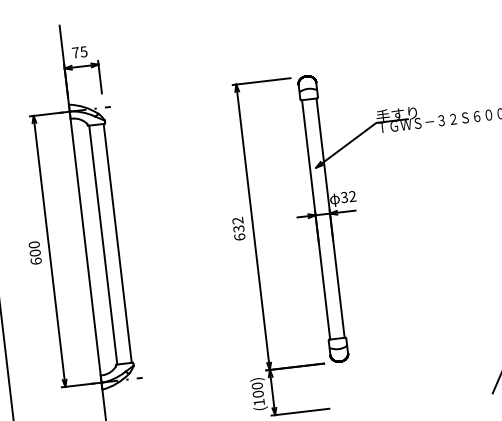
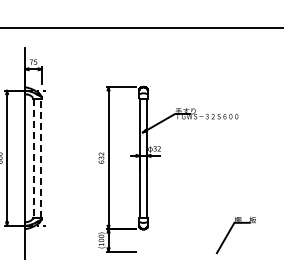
line: (118, 241) -> (41, 157), solid -> dashed
line: (102, 245) -> (33, 158), solid -> dashed

